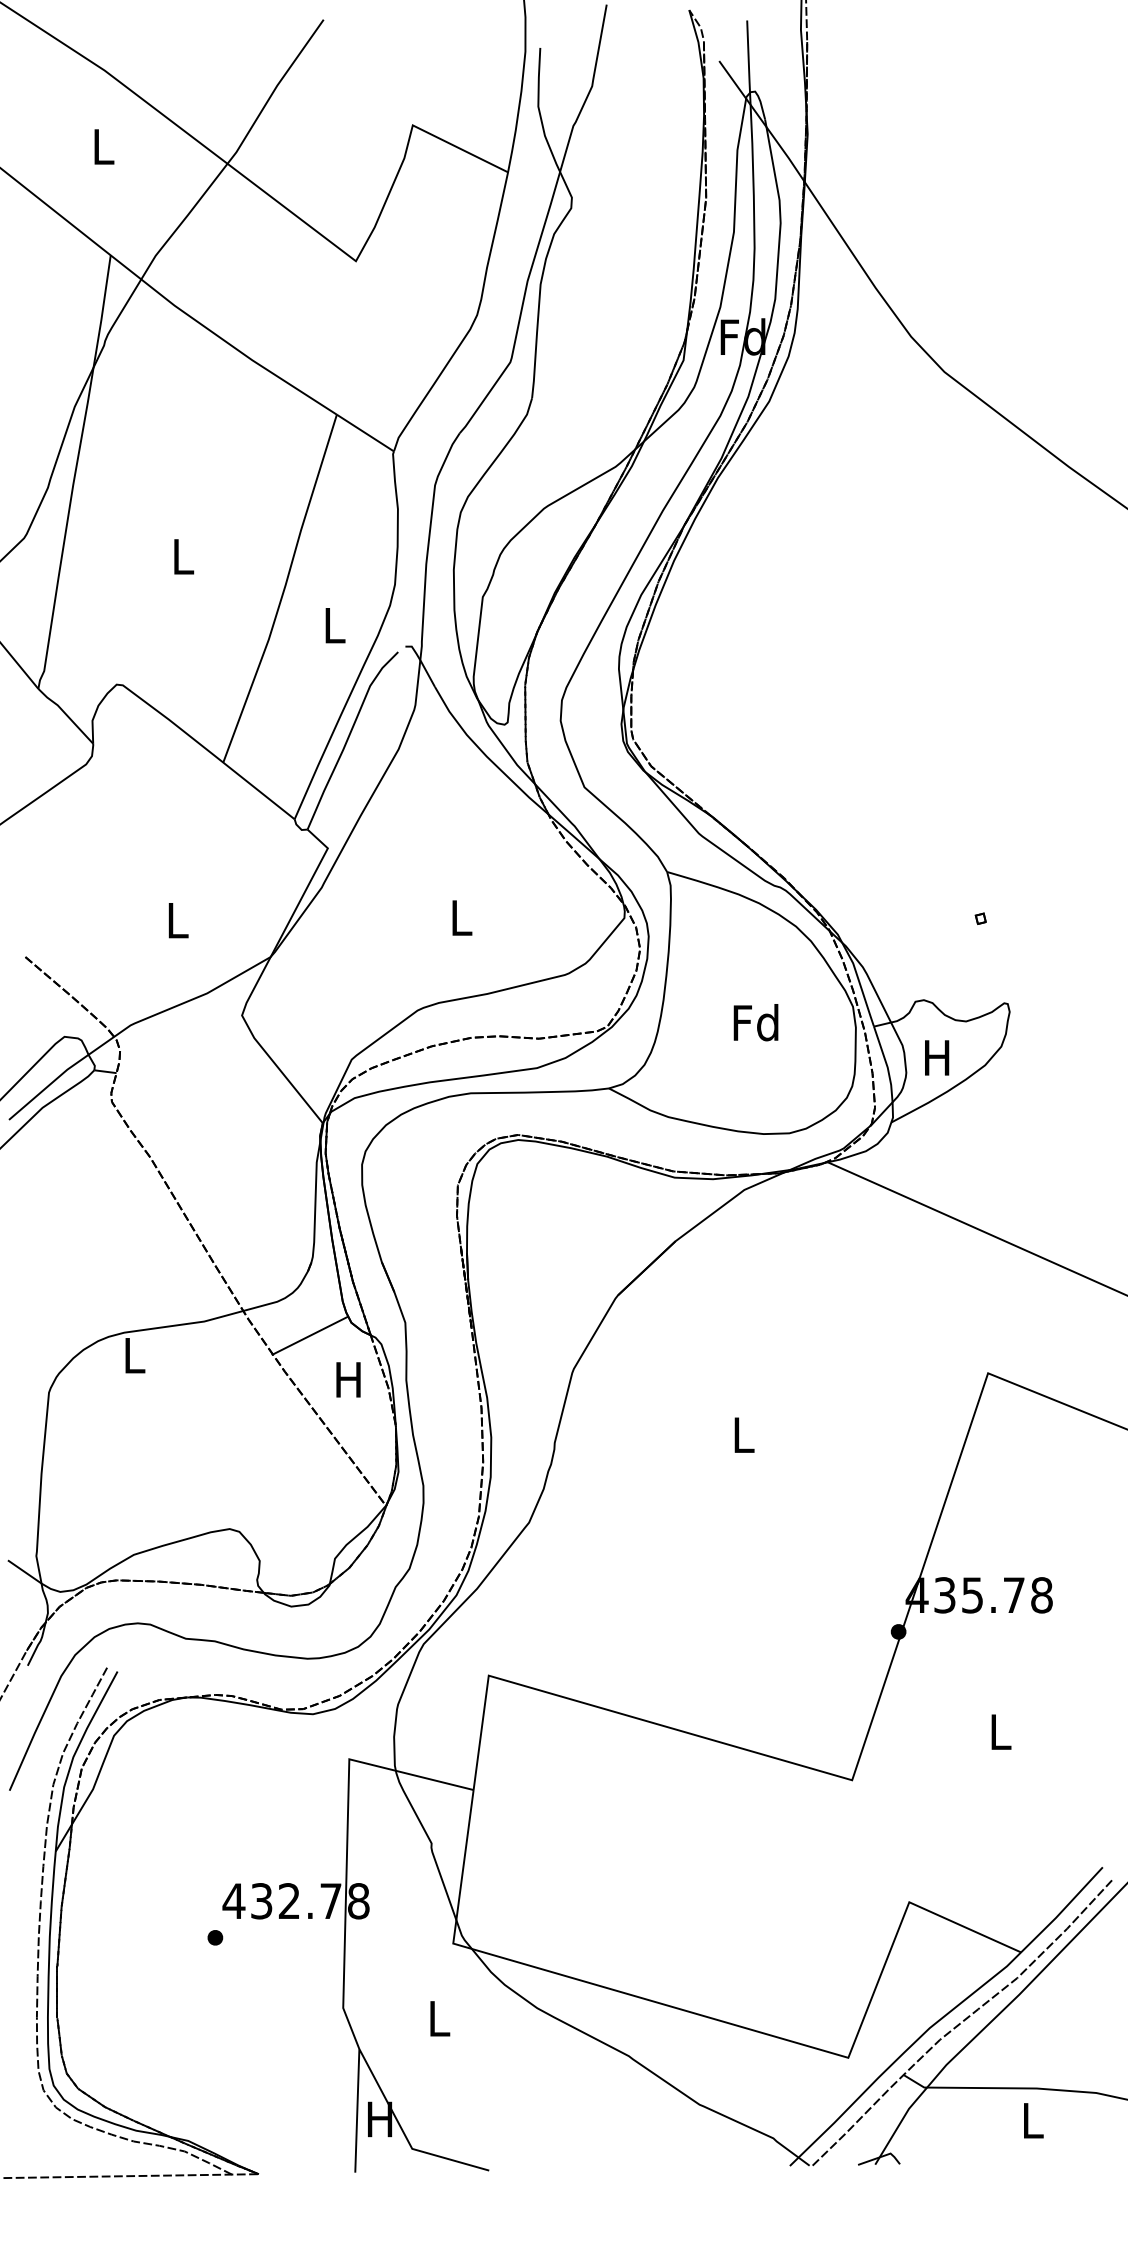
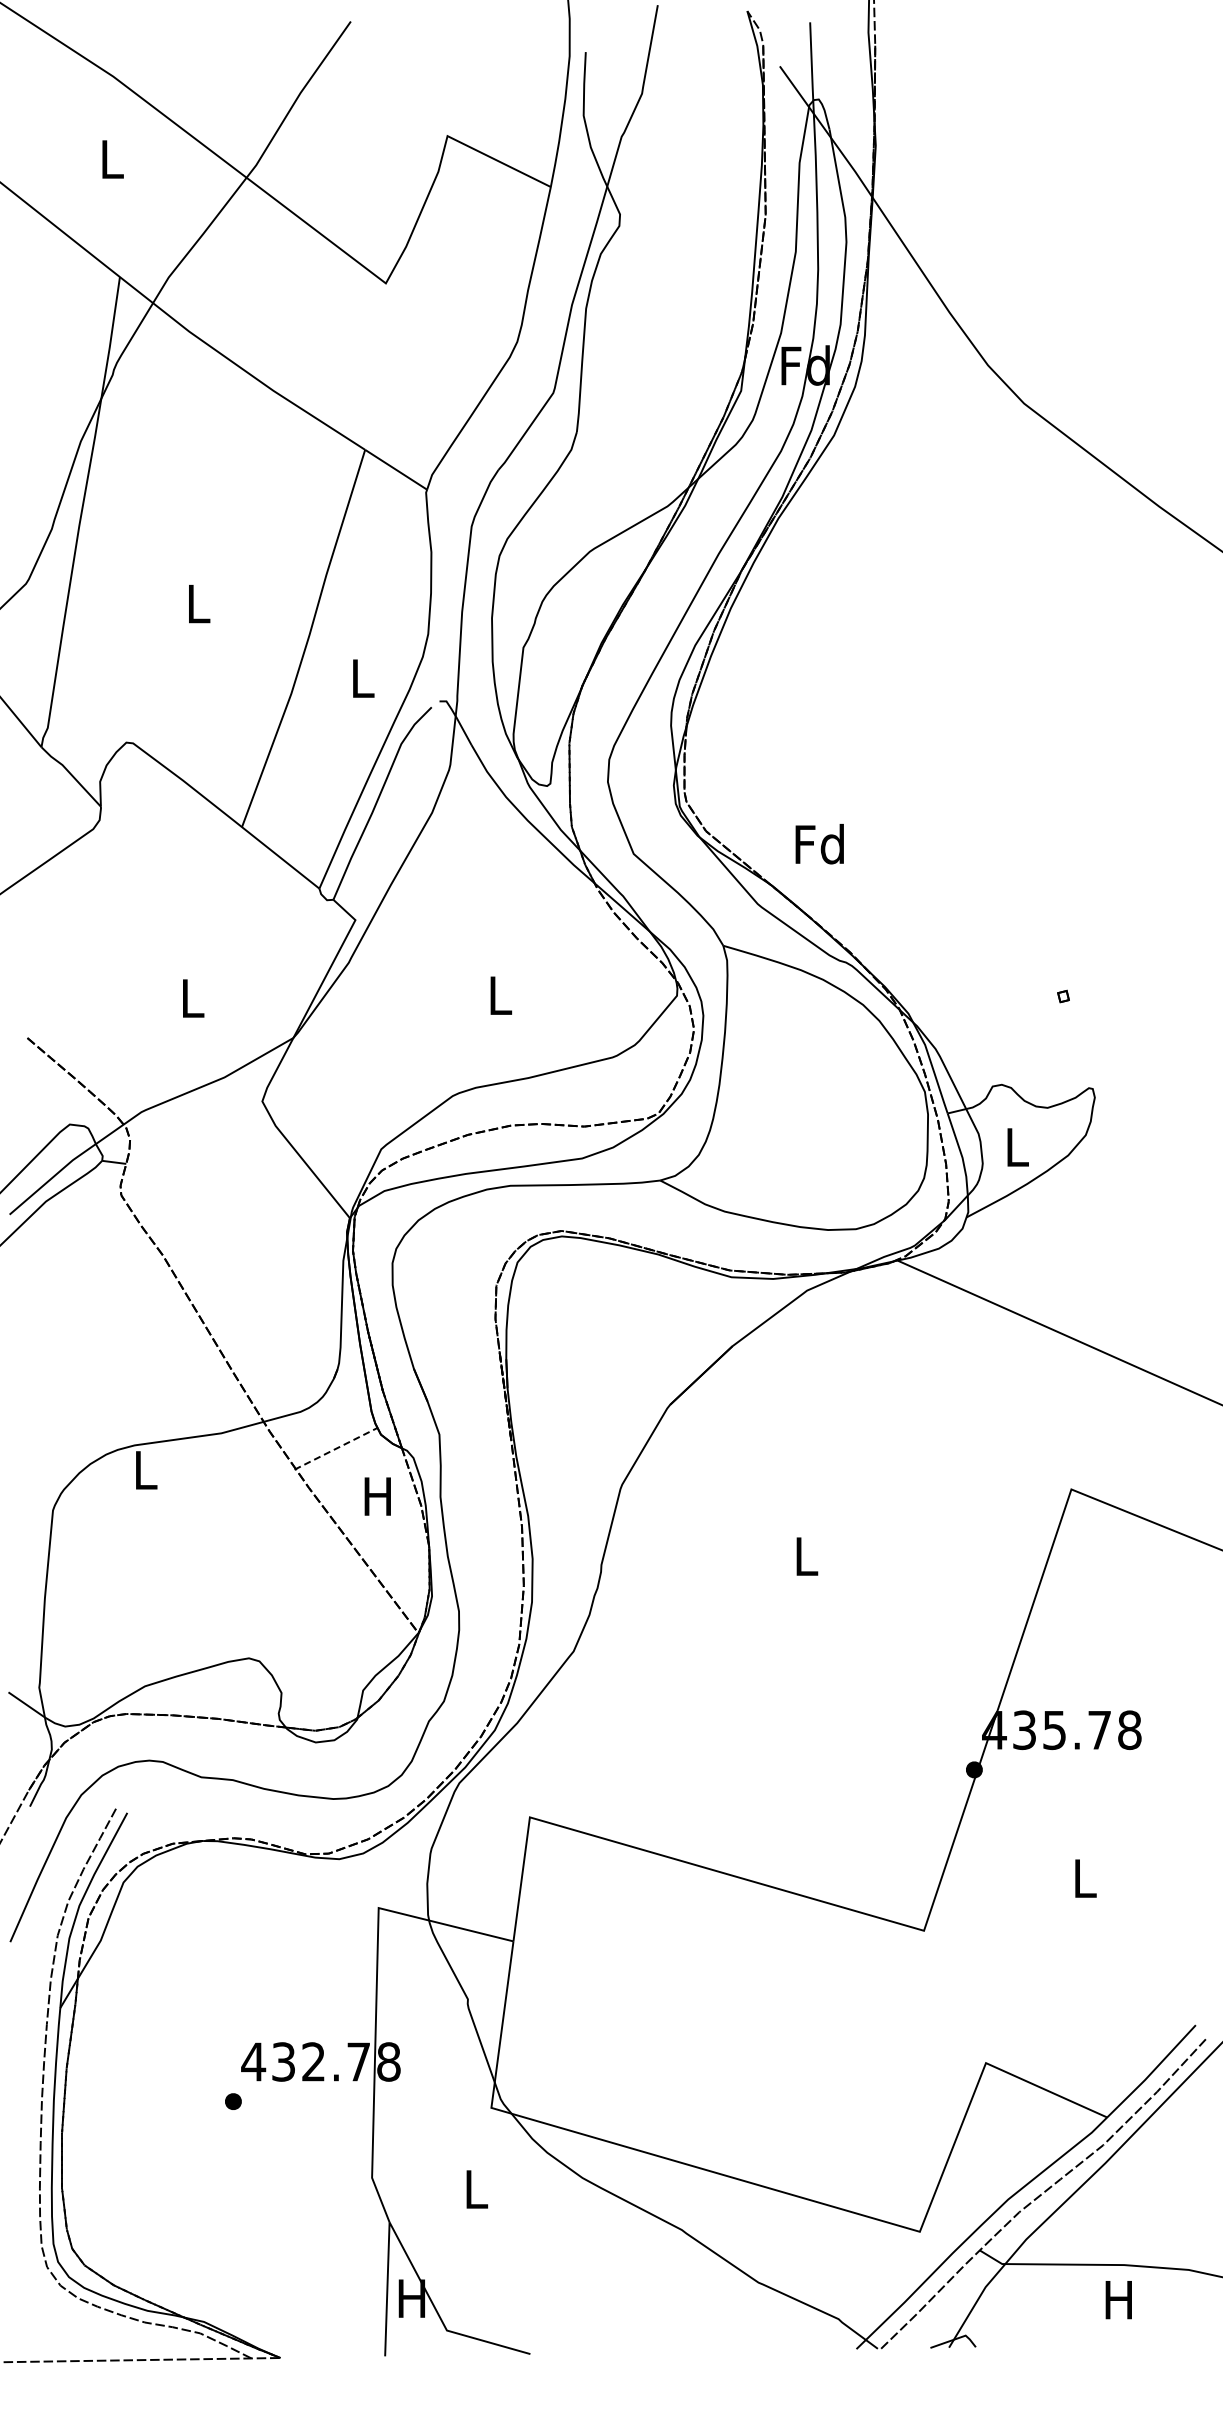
text: (755, 1022) -> (819, 844), moved
text: (937, 1057) -> (1016, 1147), H -> L
line: (310, 1335) -> (336, 1448), solid -> dashed
text: (1031, 2121) -> (1118, 2300), L -> H

